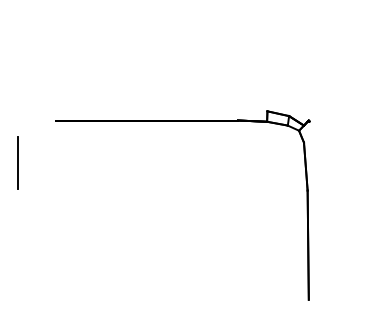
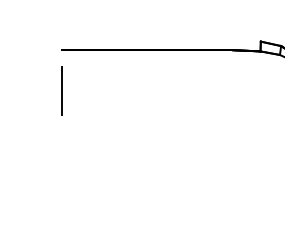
line: (17, 162) -> (62, 90), moved

